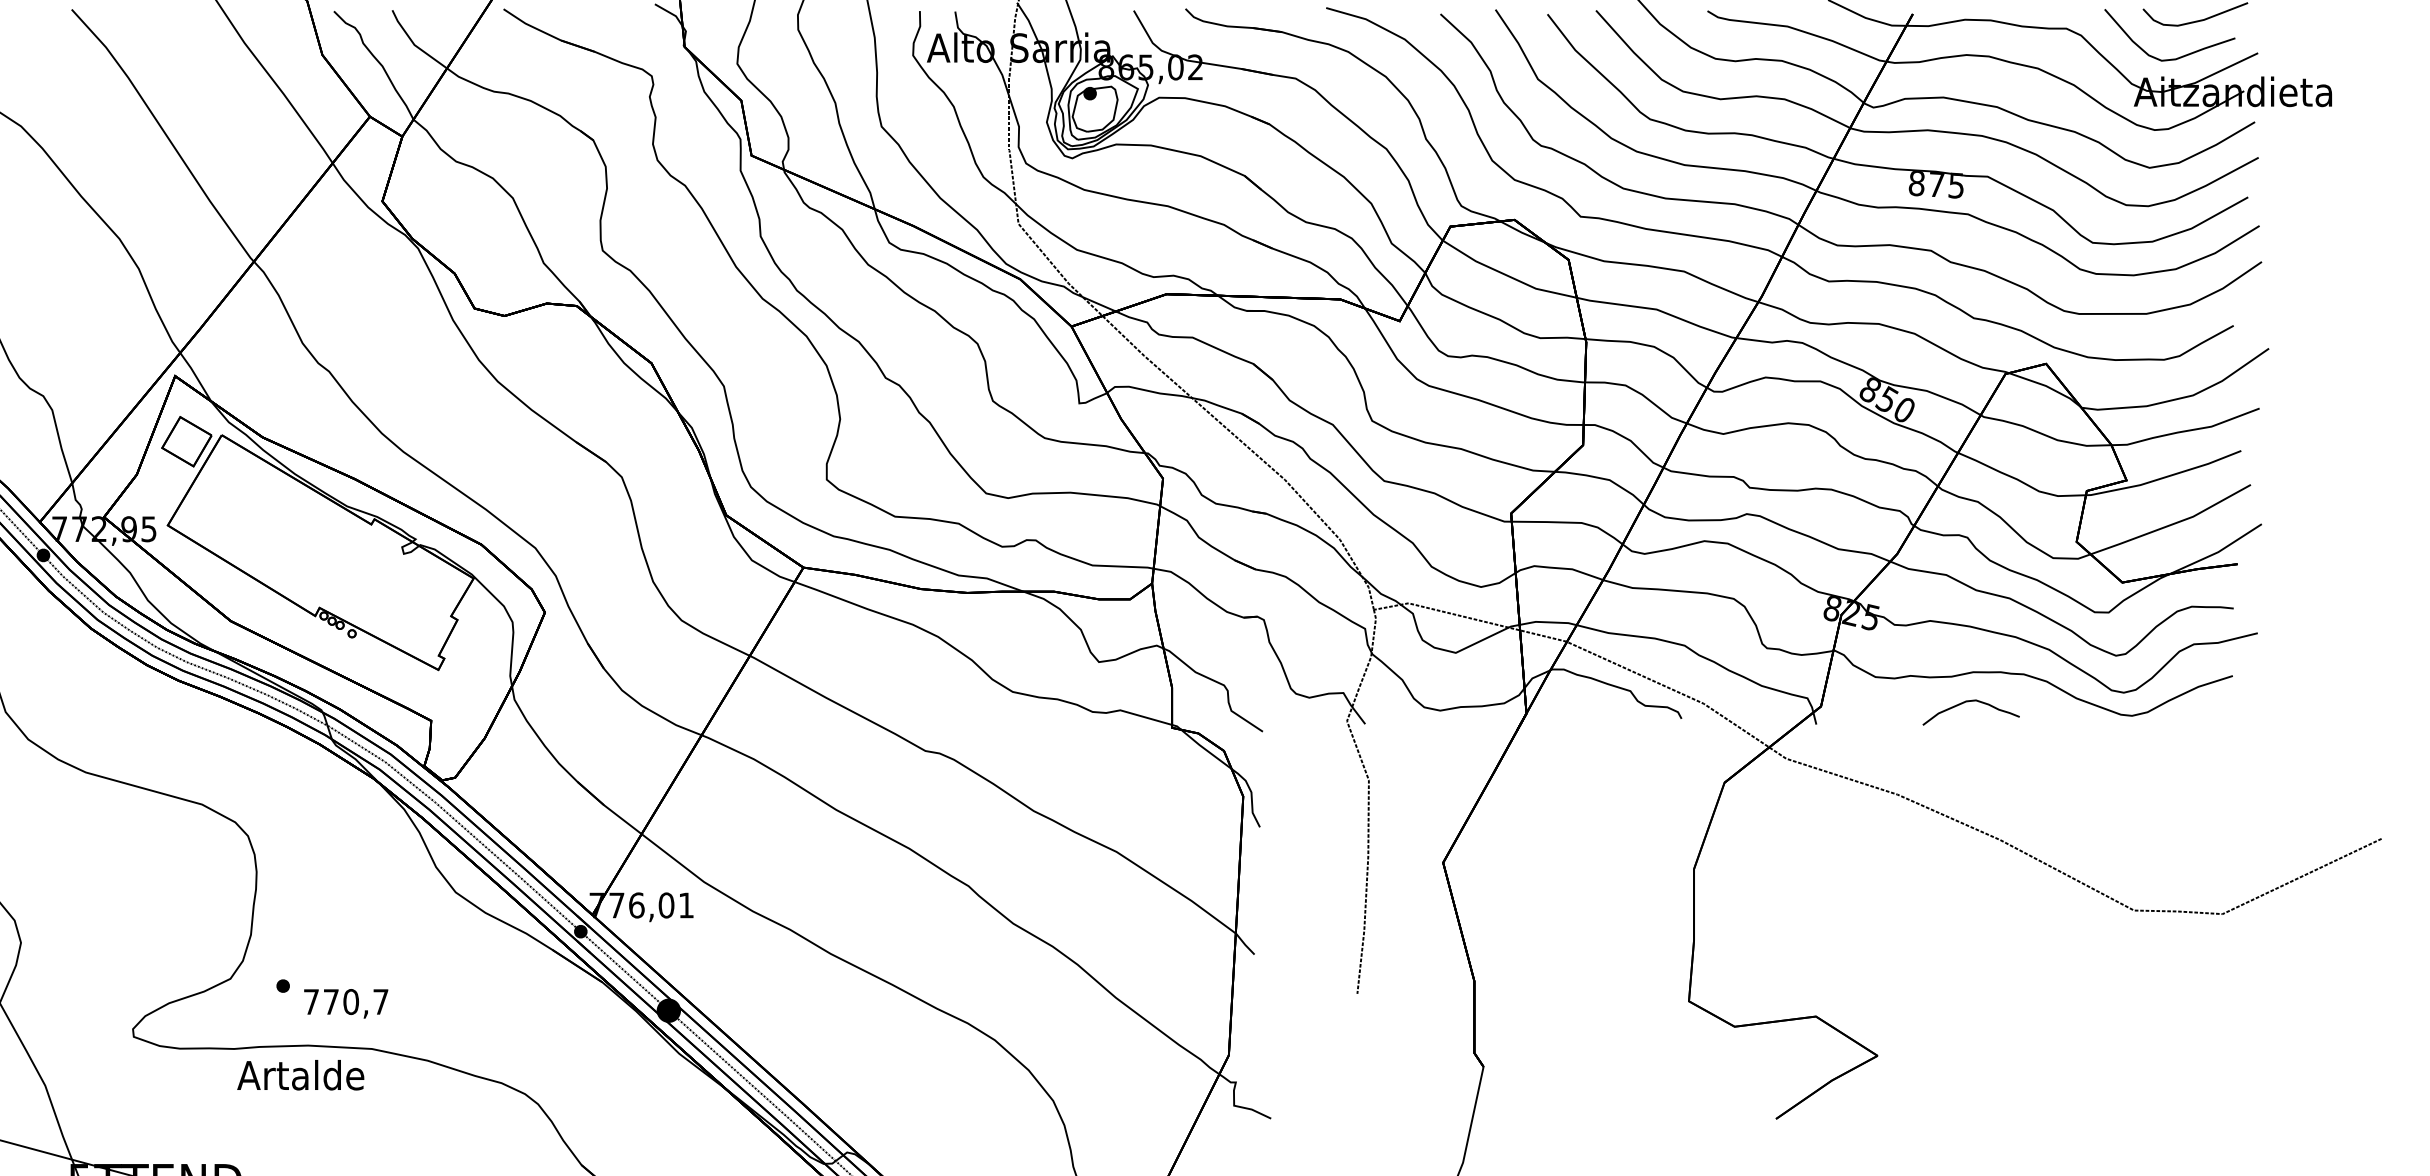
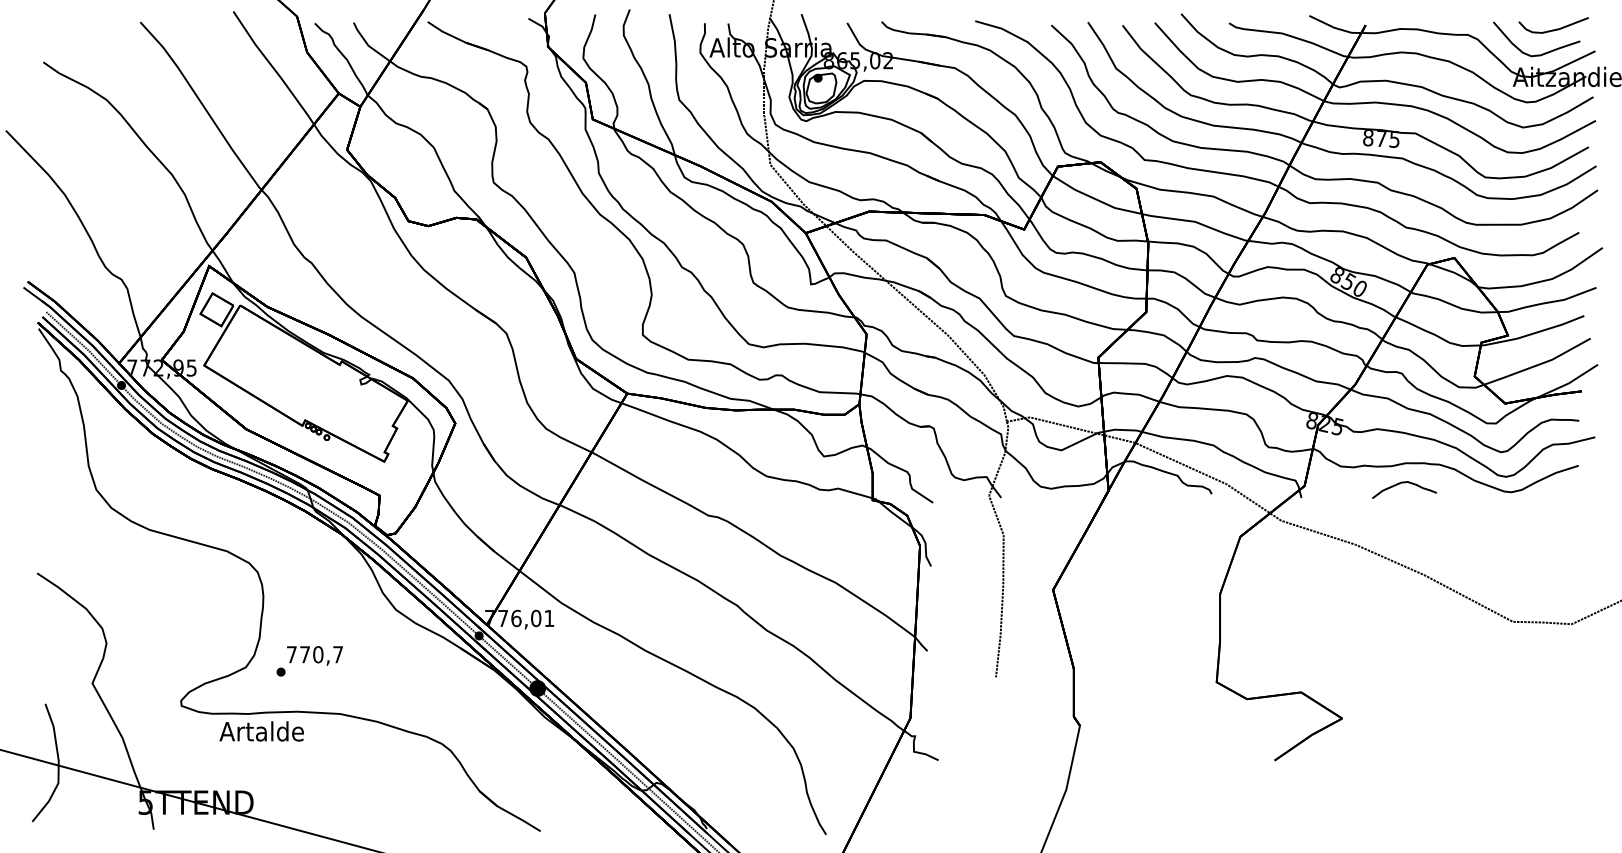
text: (345, 1003) -> (314, 655), moved
text: (300, 1075) -> (261, 731), moved

